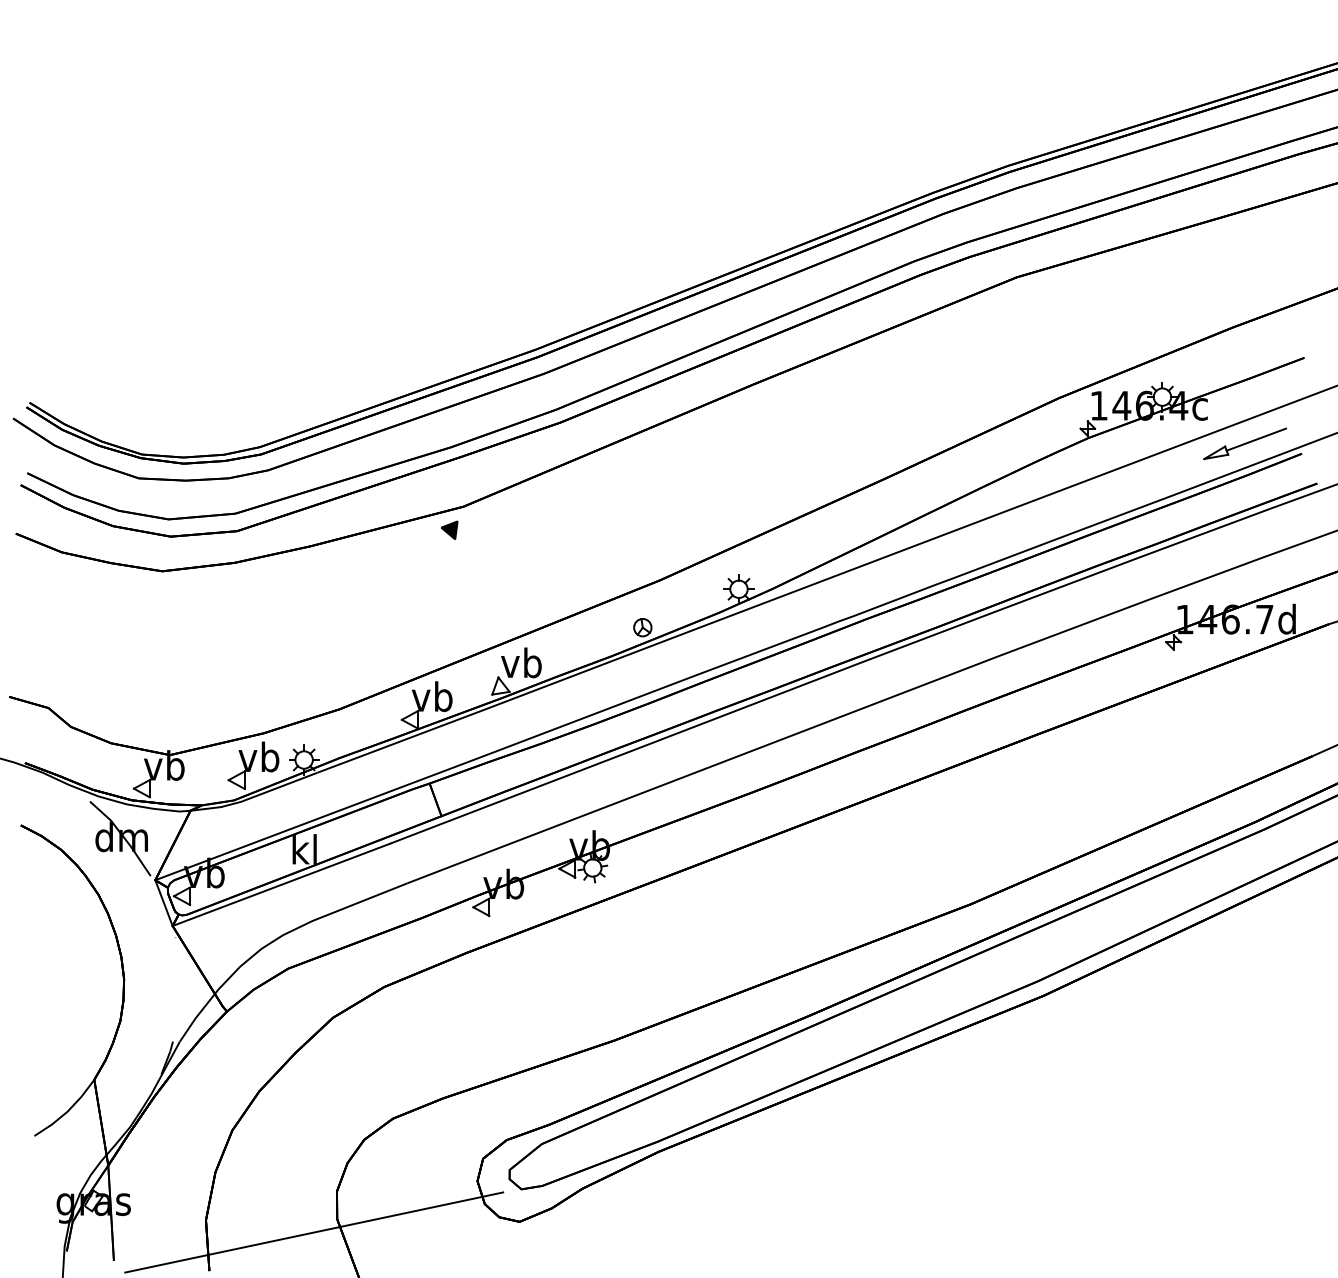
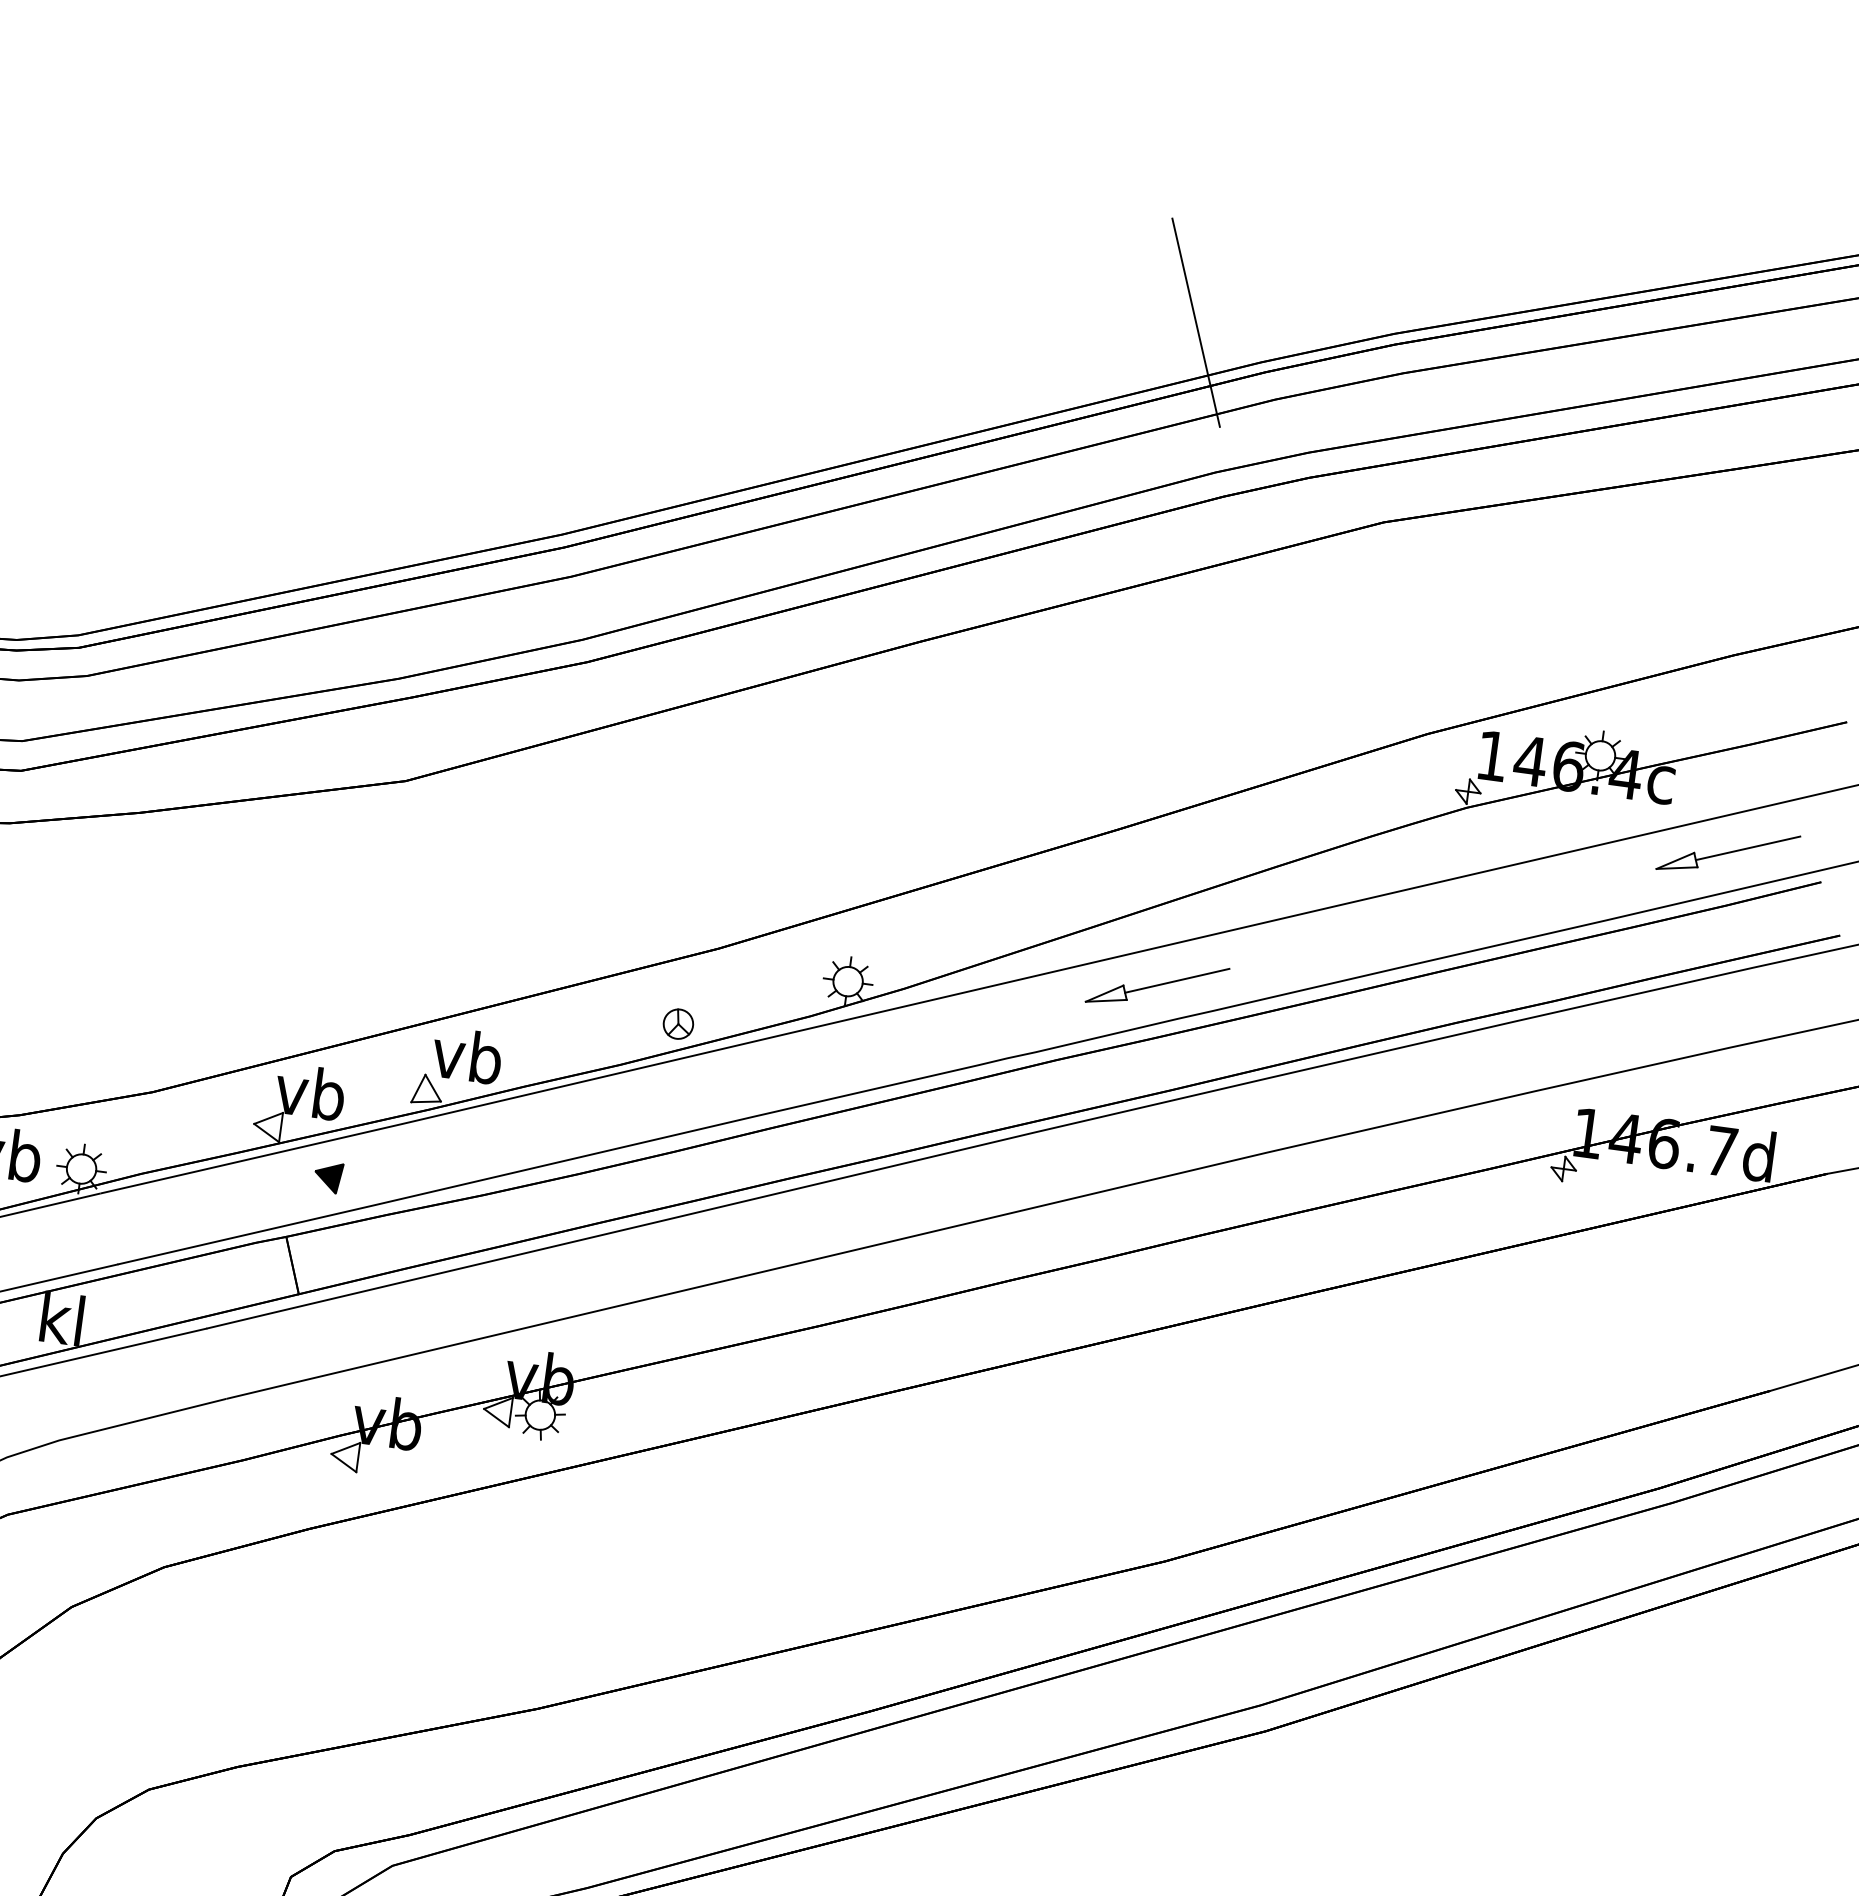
line: (890, 174) -> (1195, 321), added
part: (449, 529) -> (328, 1175), moved
part: (920, 566) -> (1157, 984), added

